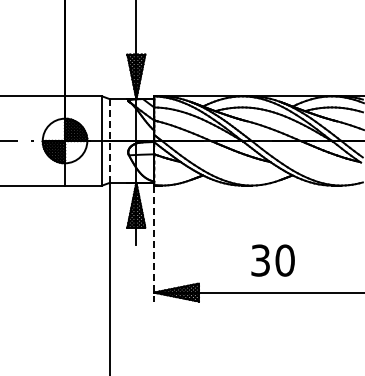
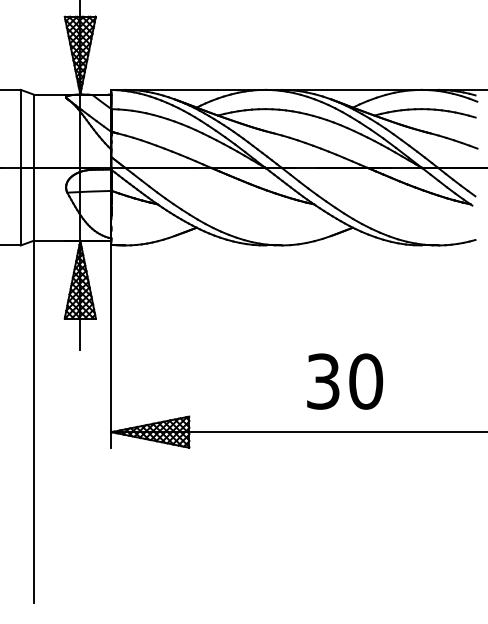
line: (109, 141) -> (33, 168), dashed -> solid
line: (154, 243) -> (111, 346), dashed -> solid
text: (272, 260) -> (343, 381), moved

